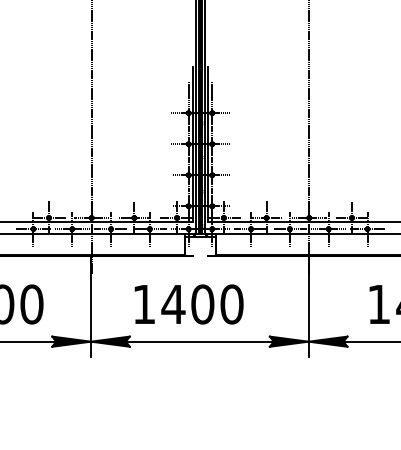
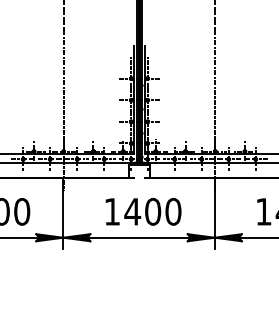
text: (189, 304) -> (143, 211), moved

